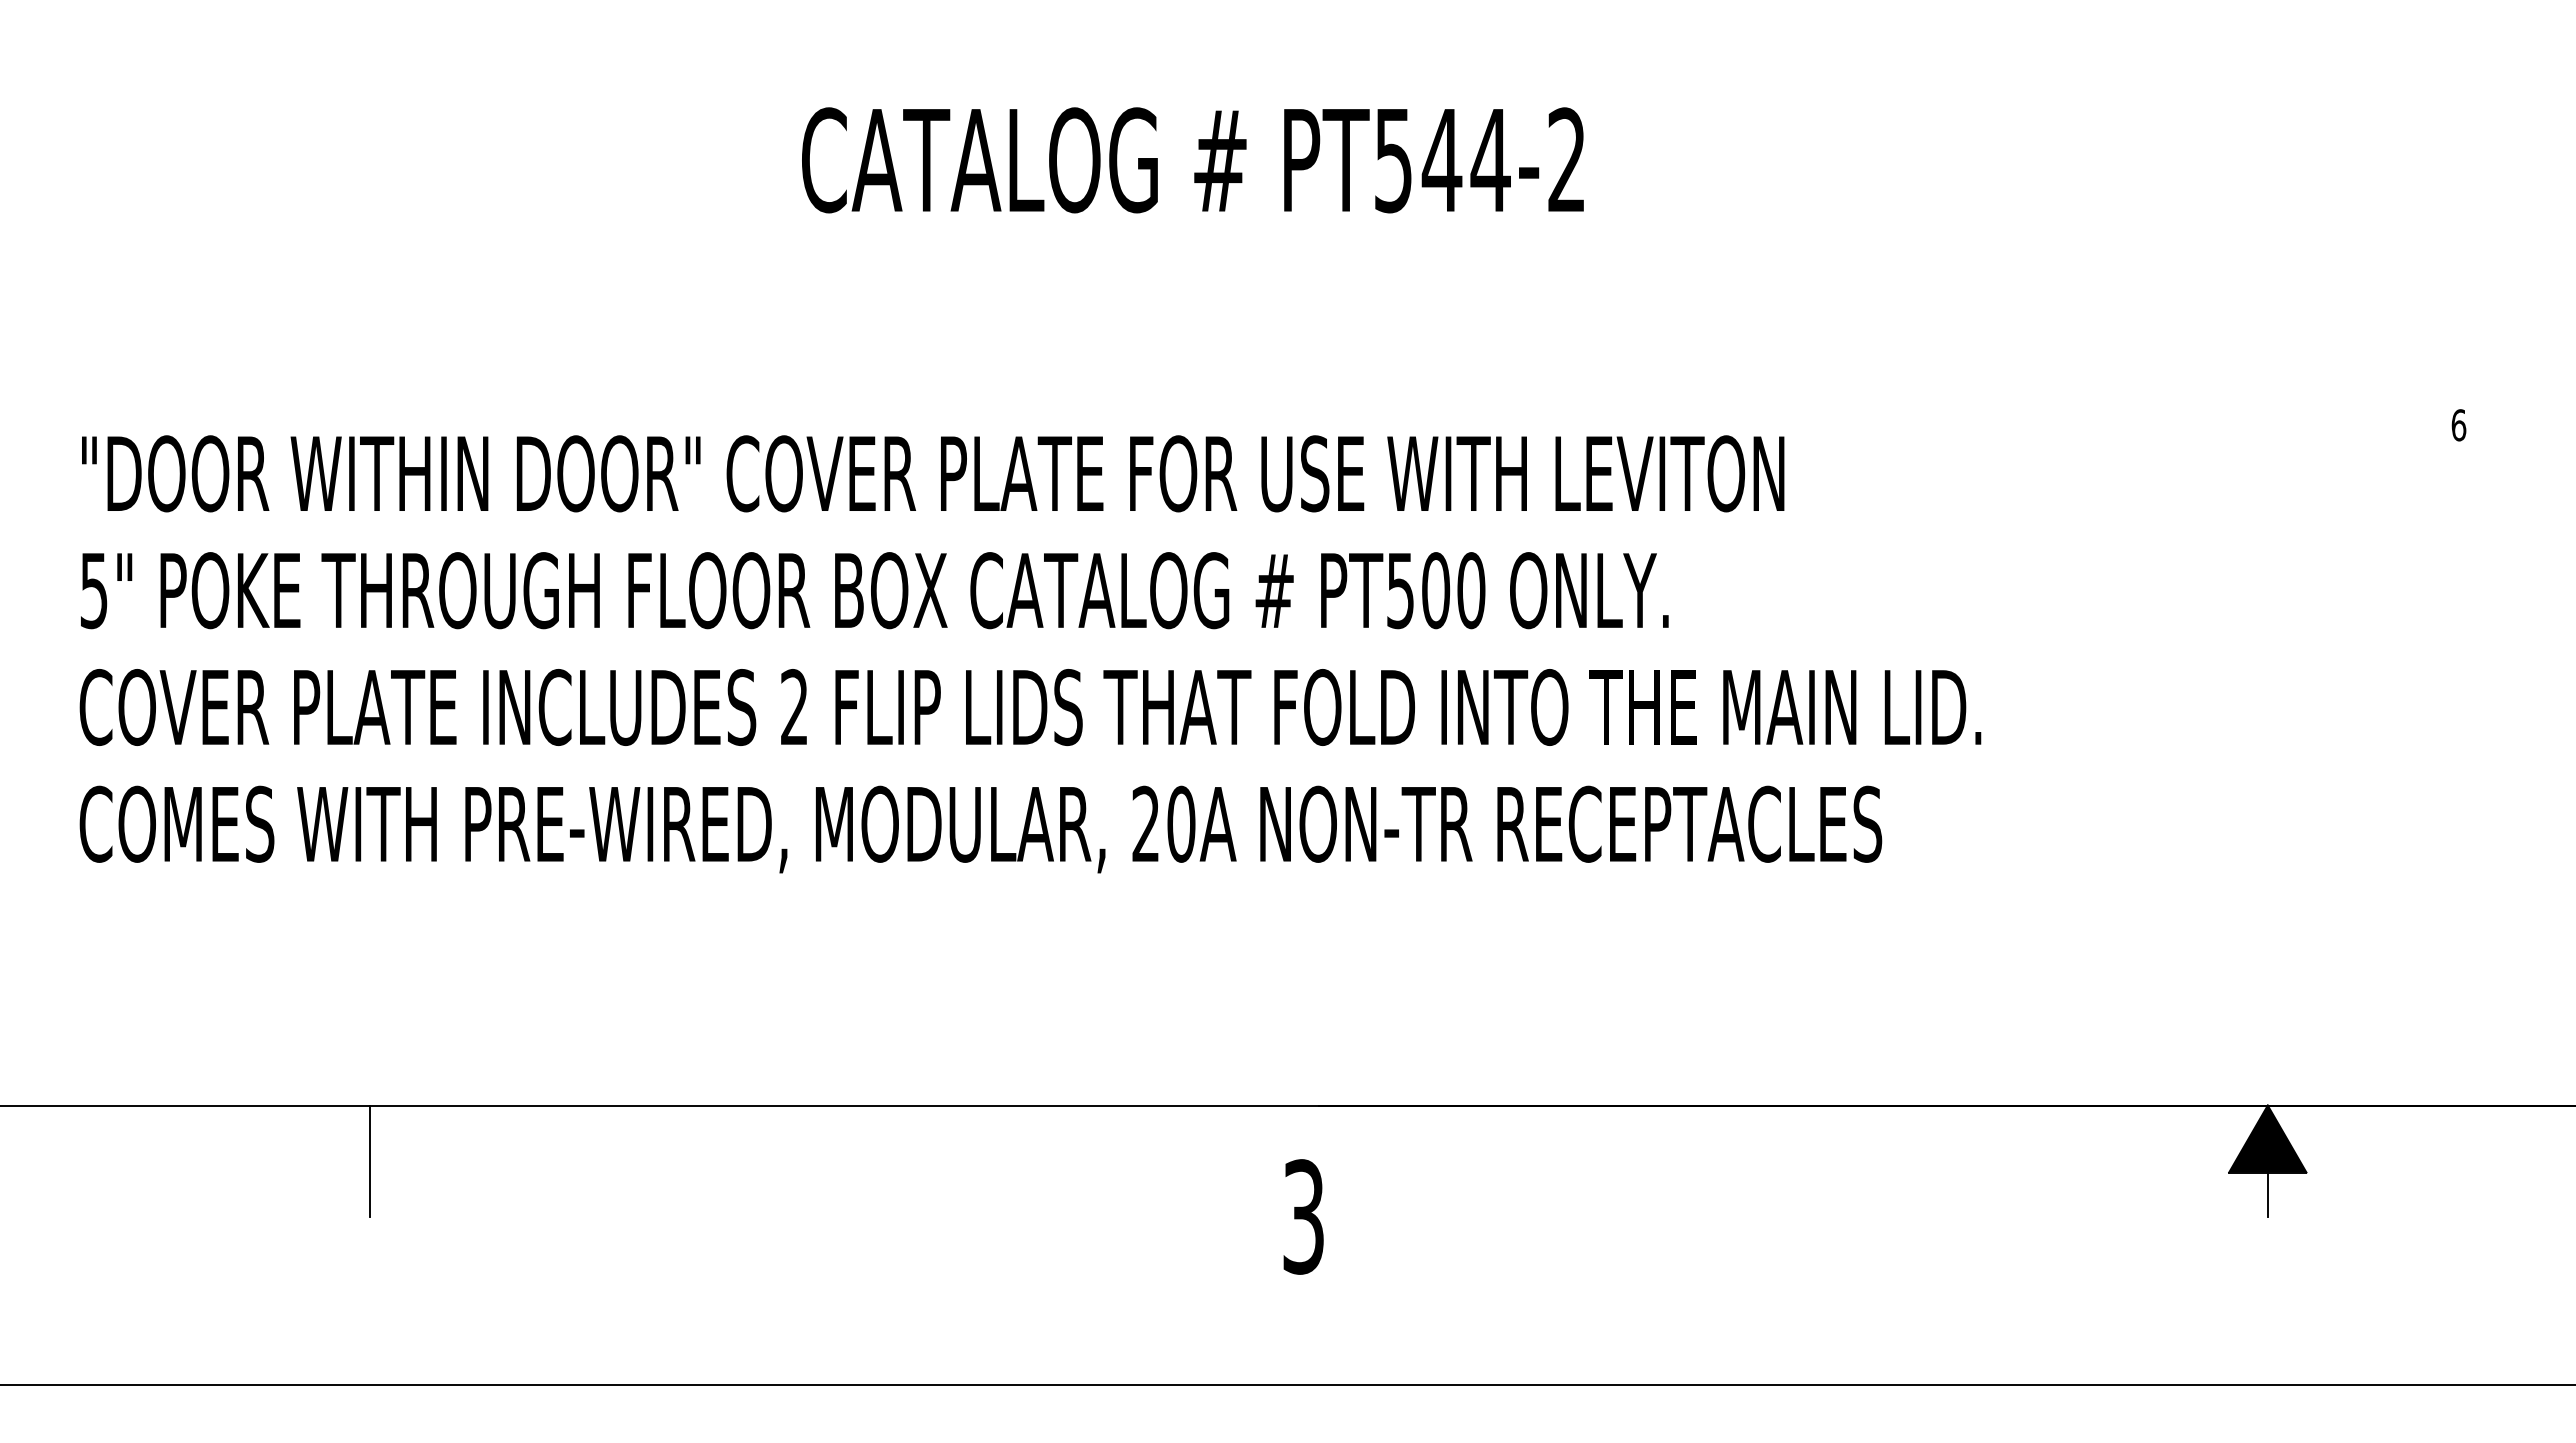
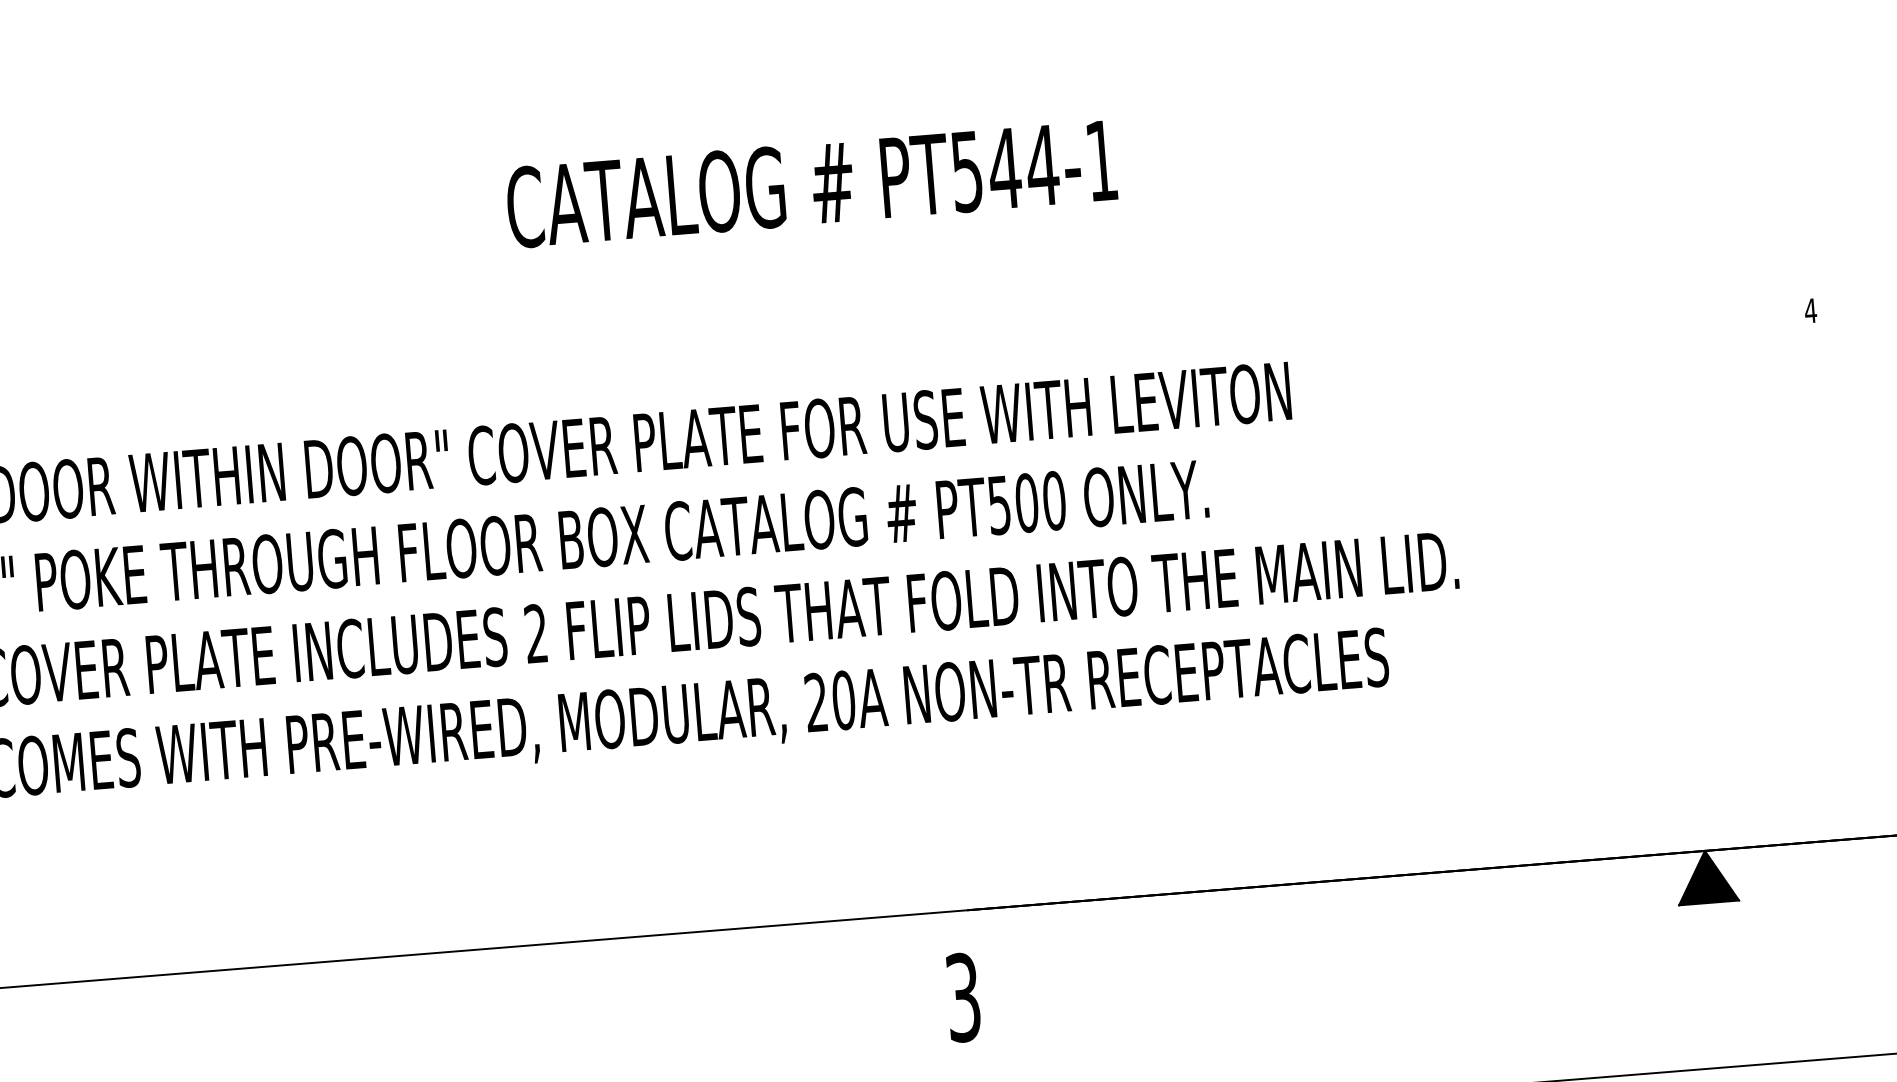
text: (1566, 159) -> (1101, 160), PT544-2 -> PT544-1
text: (2458, 425) -> (1810, 311), 6 -> 4
line: (369, 1161) -> (234, 1012), removed
line: (2267, 1194) -> (1710, 920), removed

